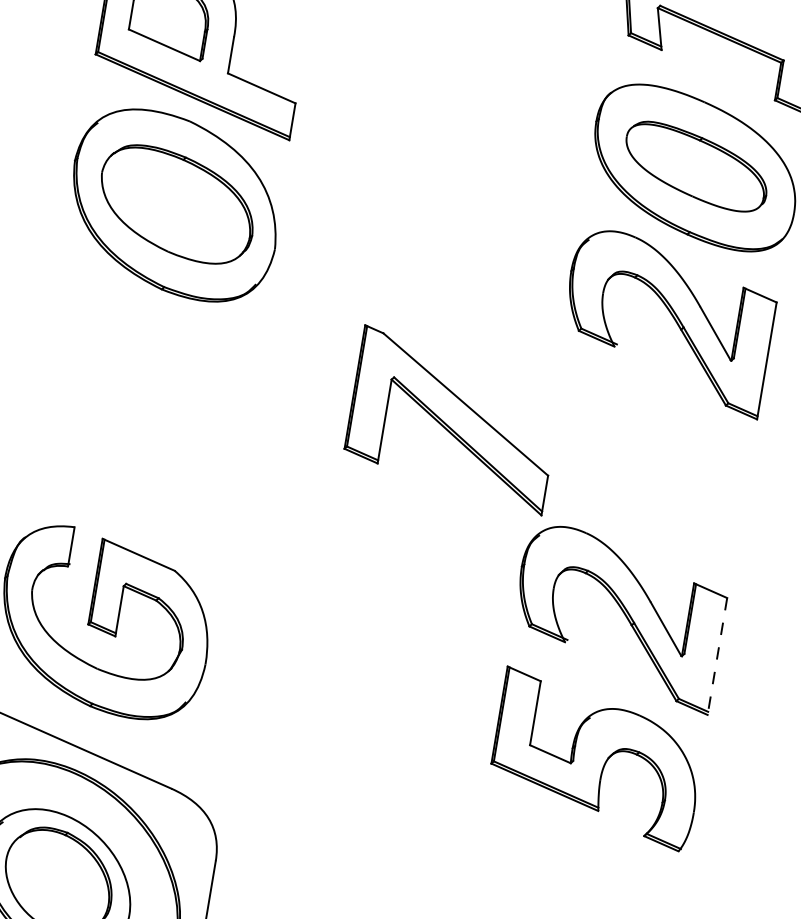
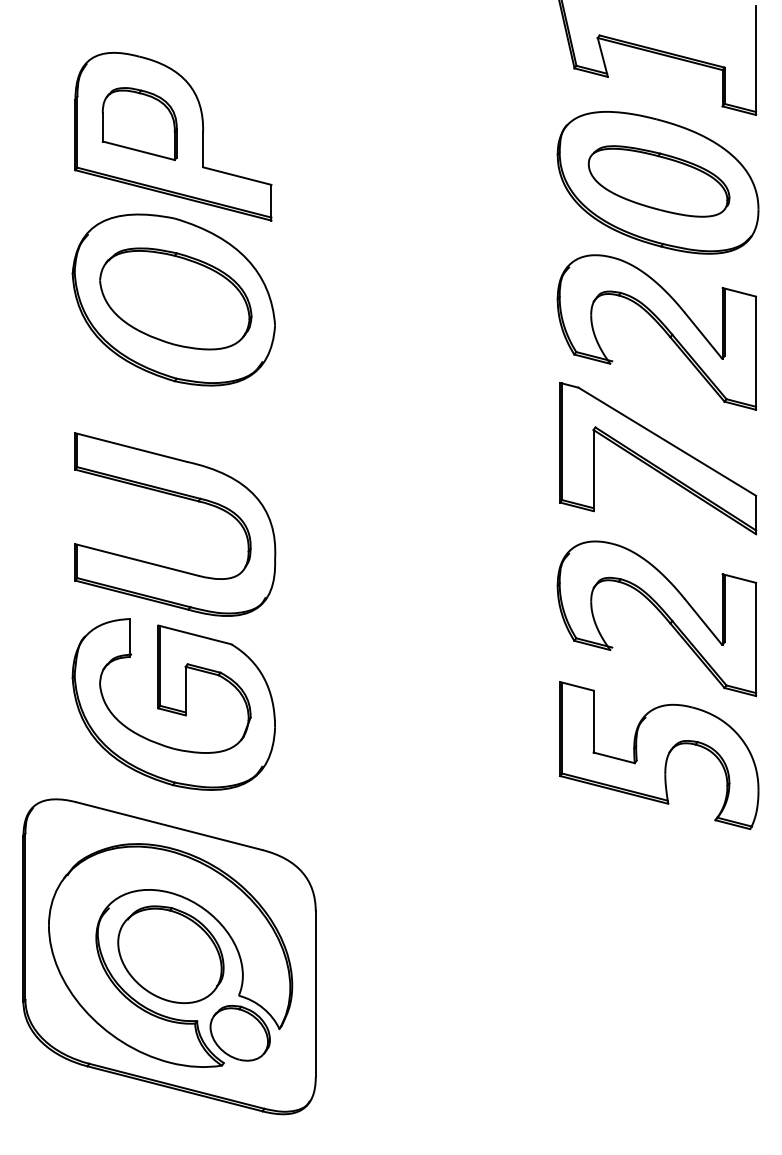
part: (149, 411) -> (182, 498), added
part: (453, 420) -> (658, 458), moved
line: (717, 656) -> (756, 639), dashed -> solid

